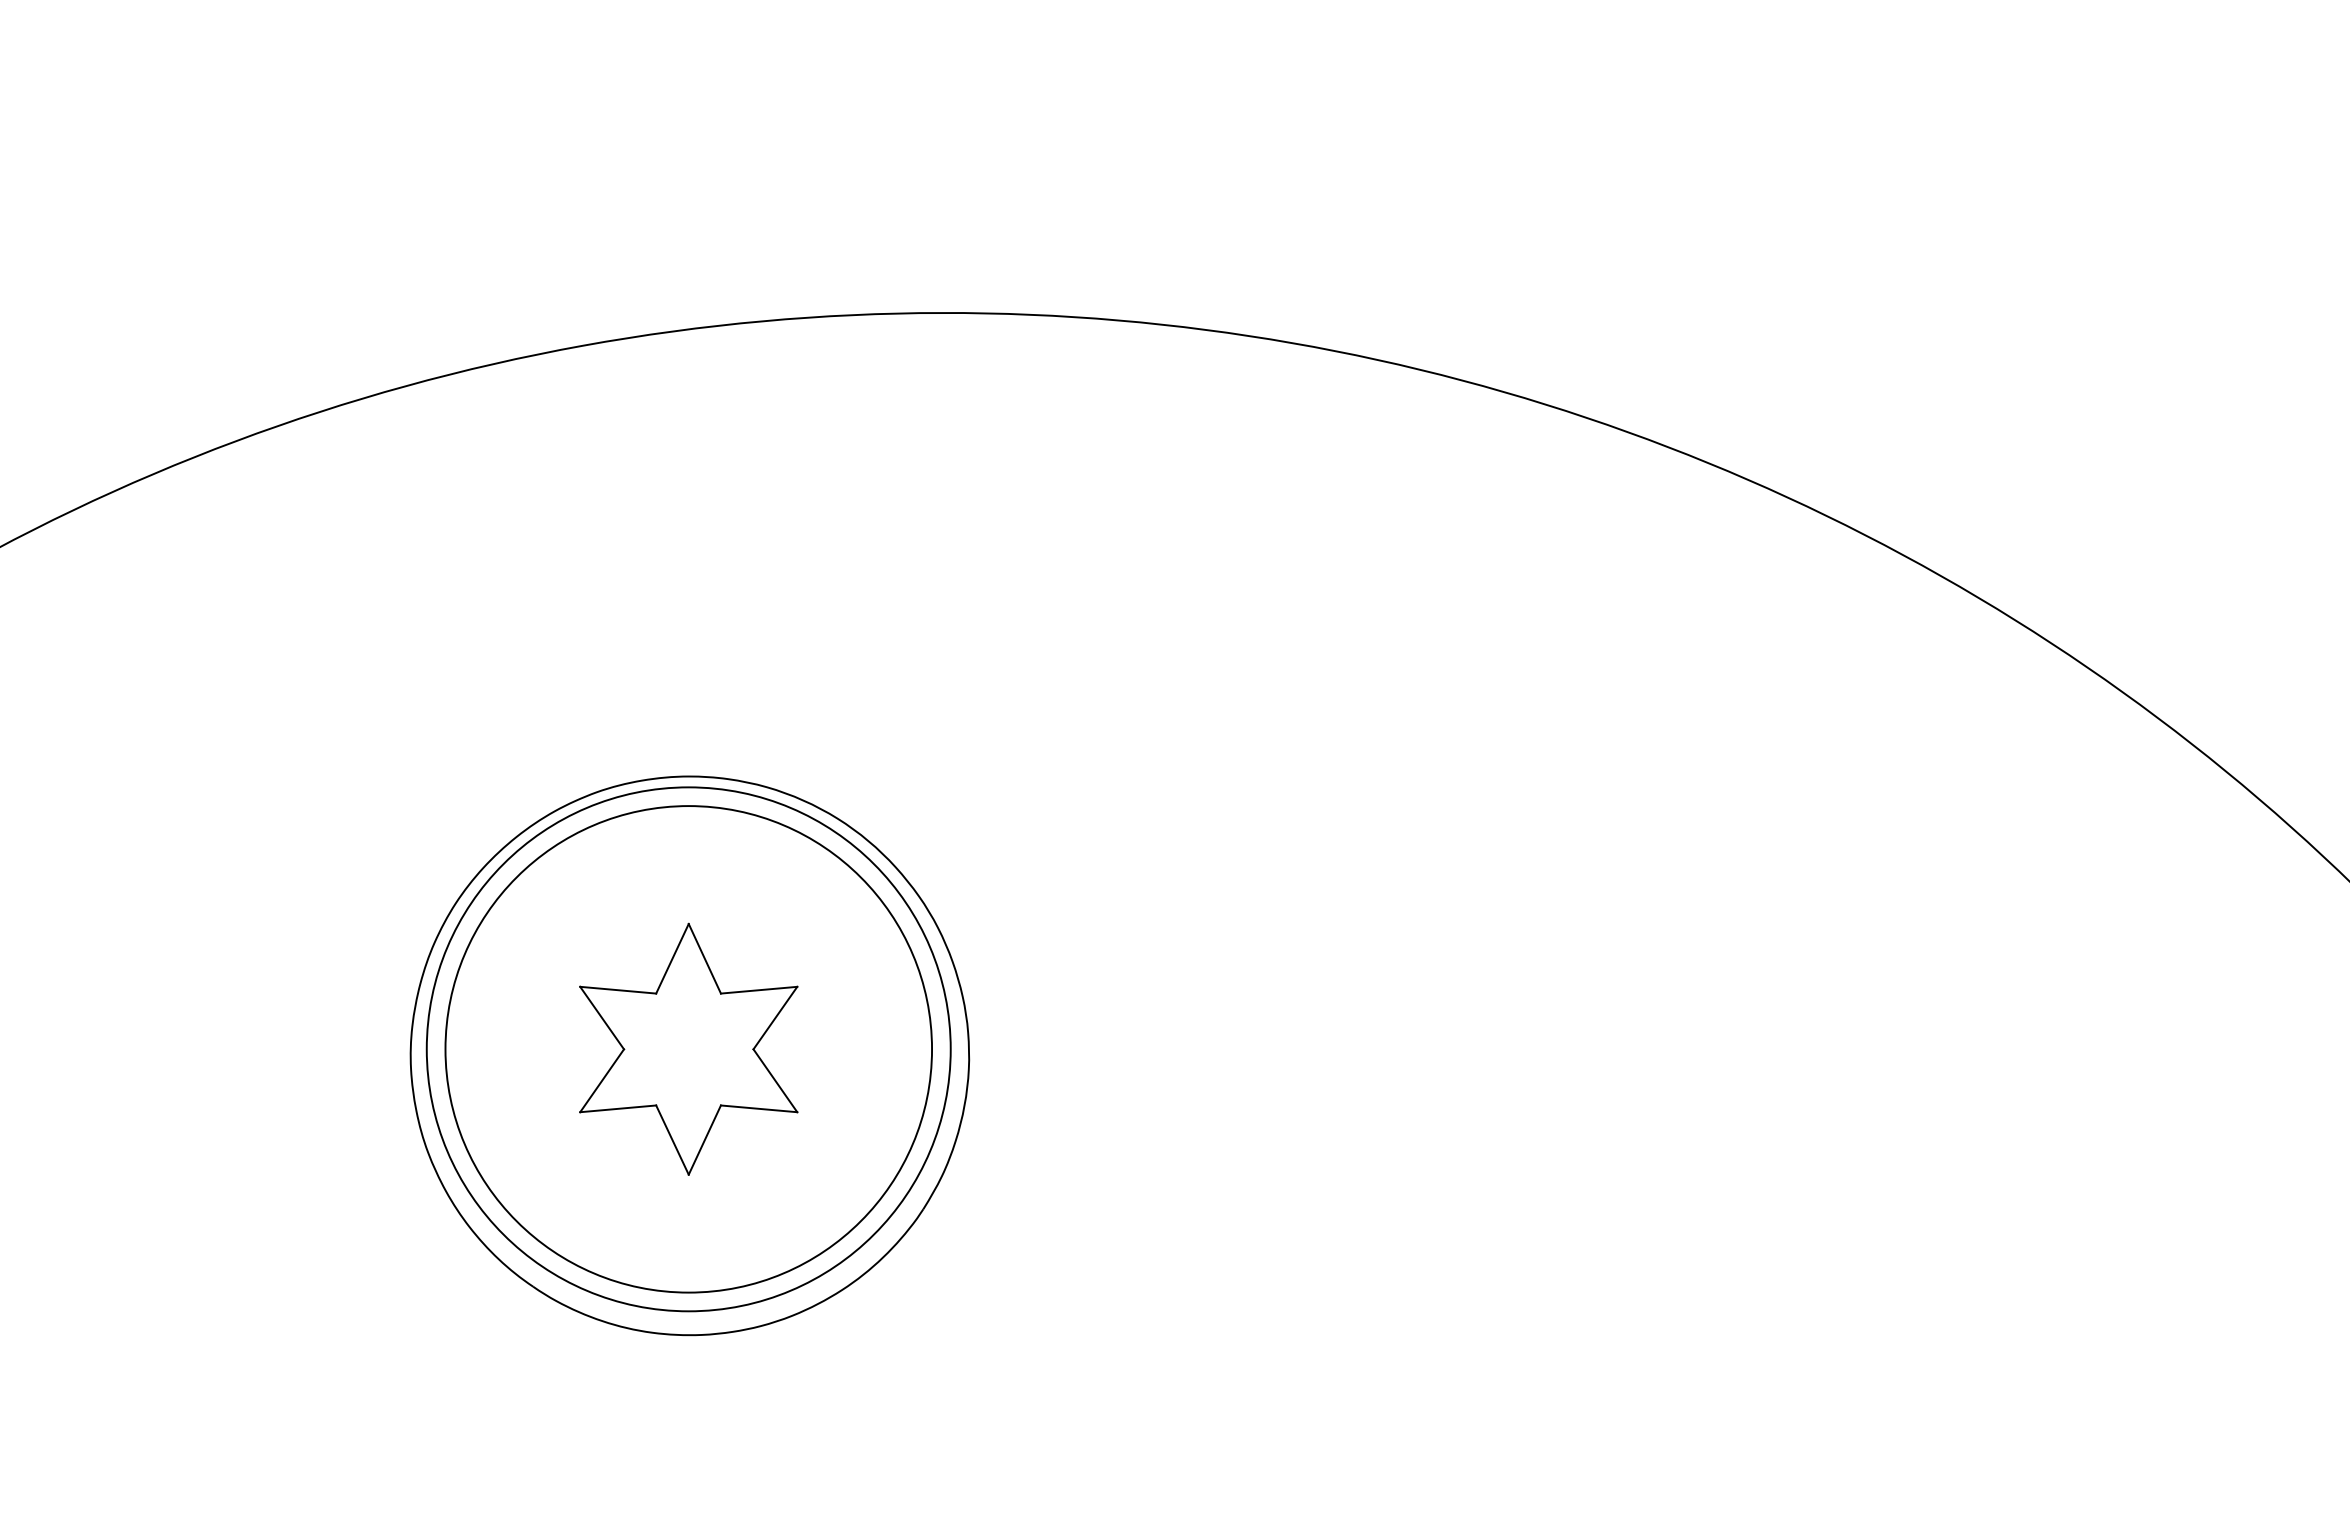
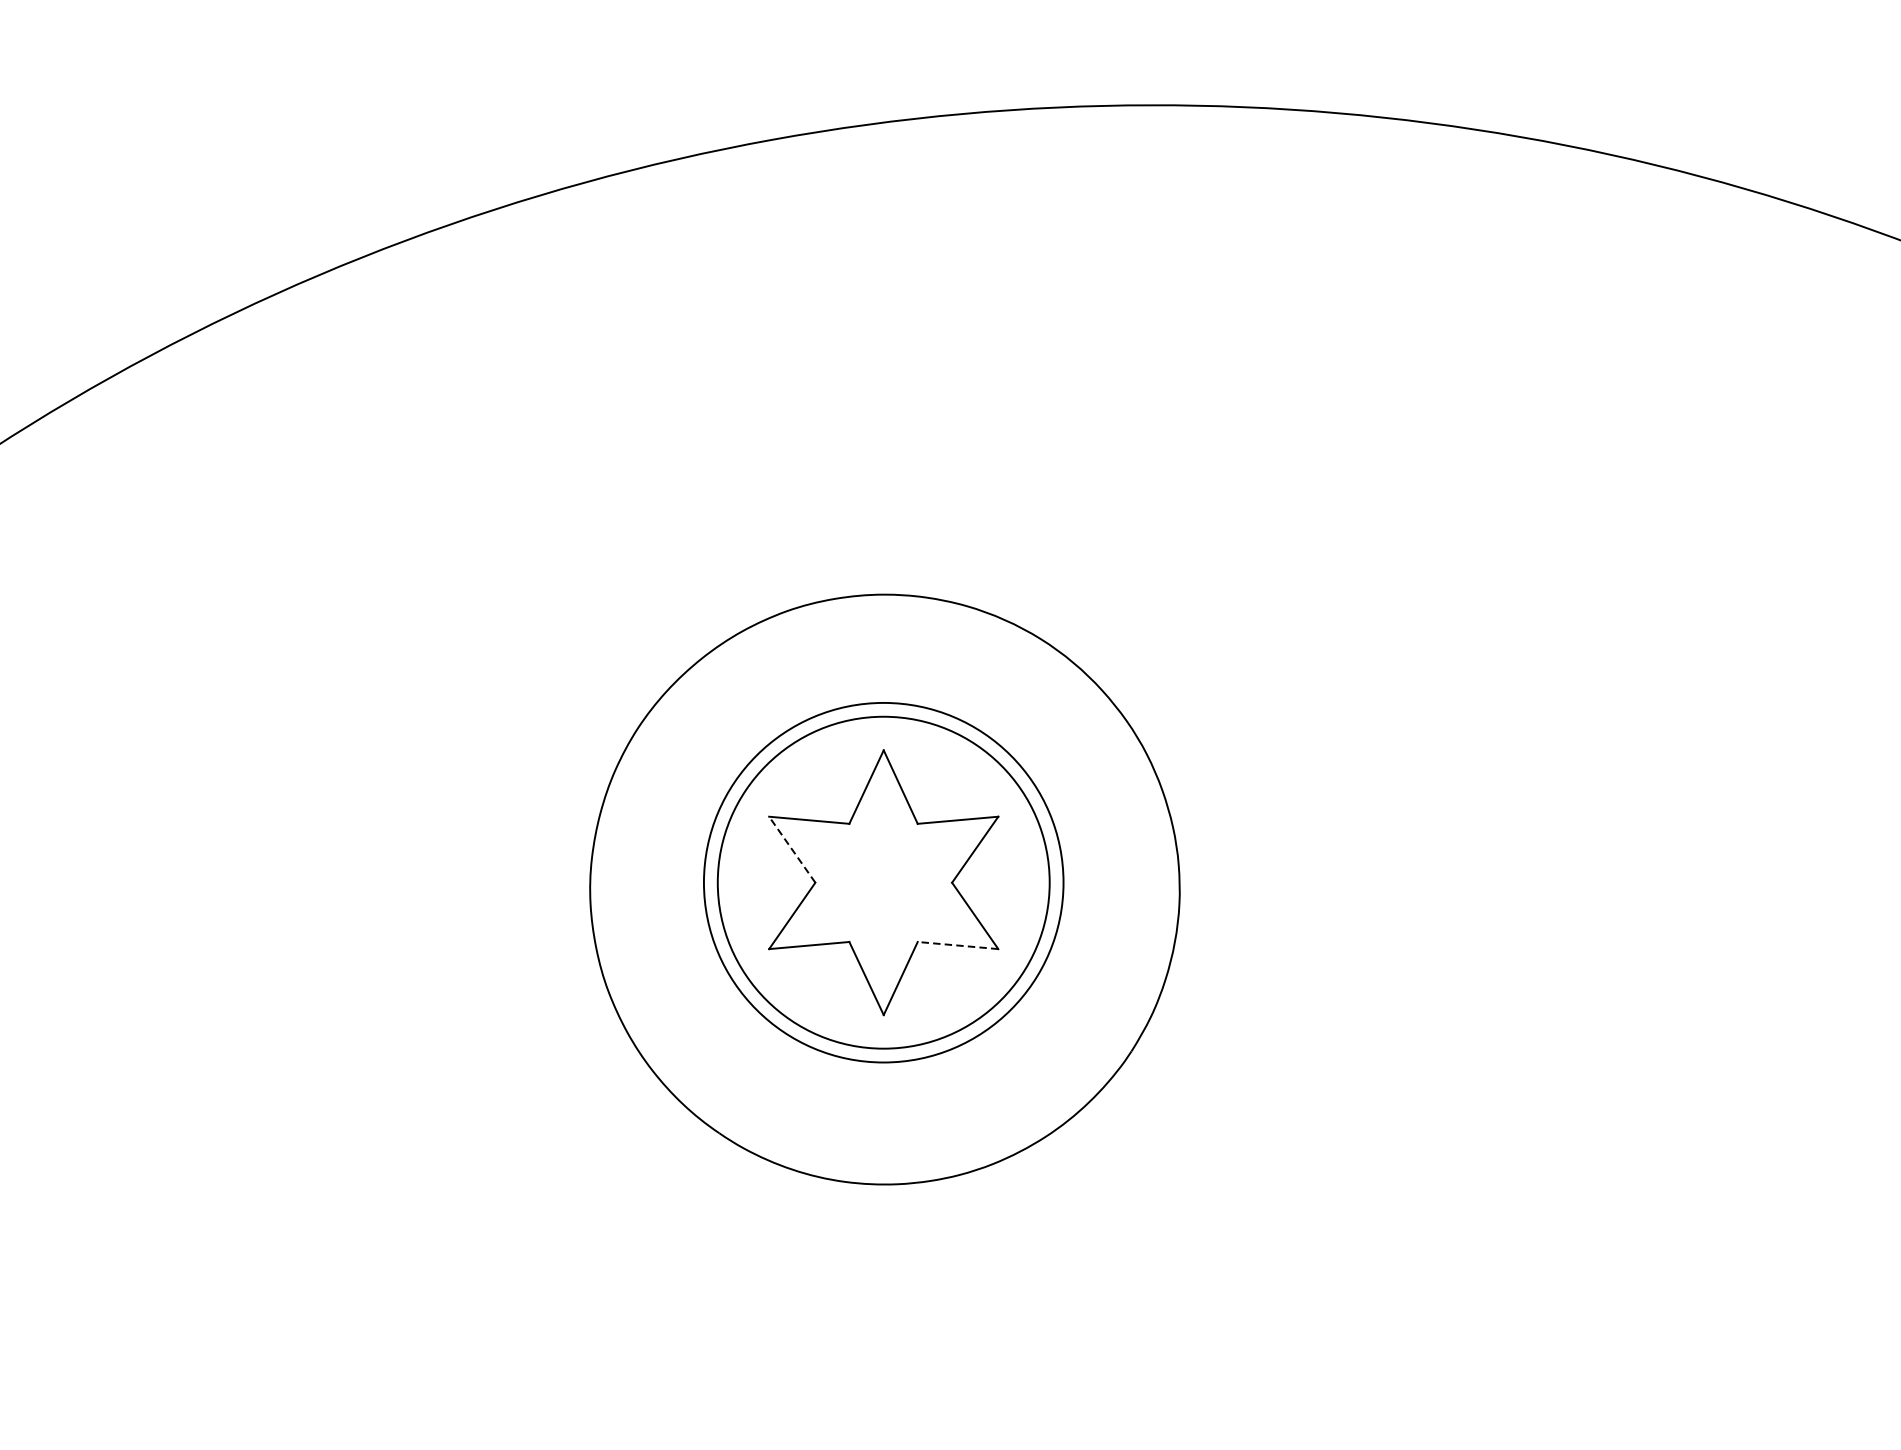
line: (601, 1017) -> (791, 849), solid -> dashed
circle: (688, 1049) -> (883, 882), size x0.6
circle: (688, 1049) -> (883, 882), size x0.7
line: (758, 1108) -> (957, 945), solid -> dashed

